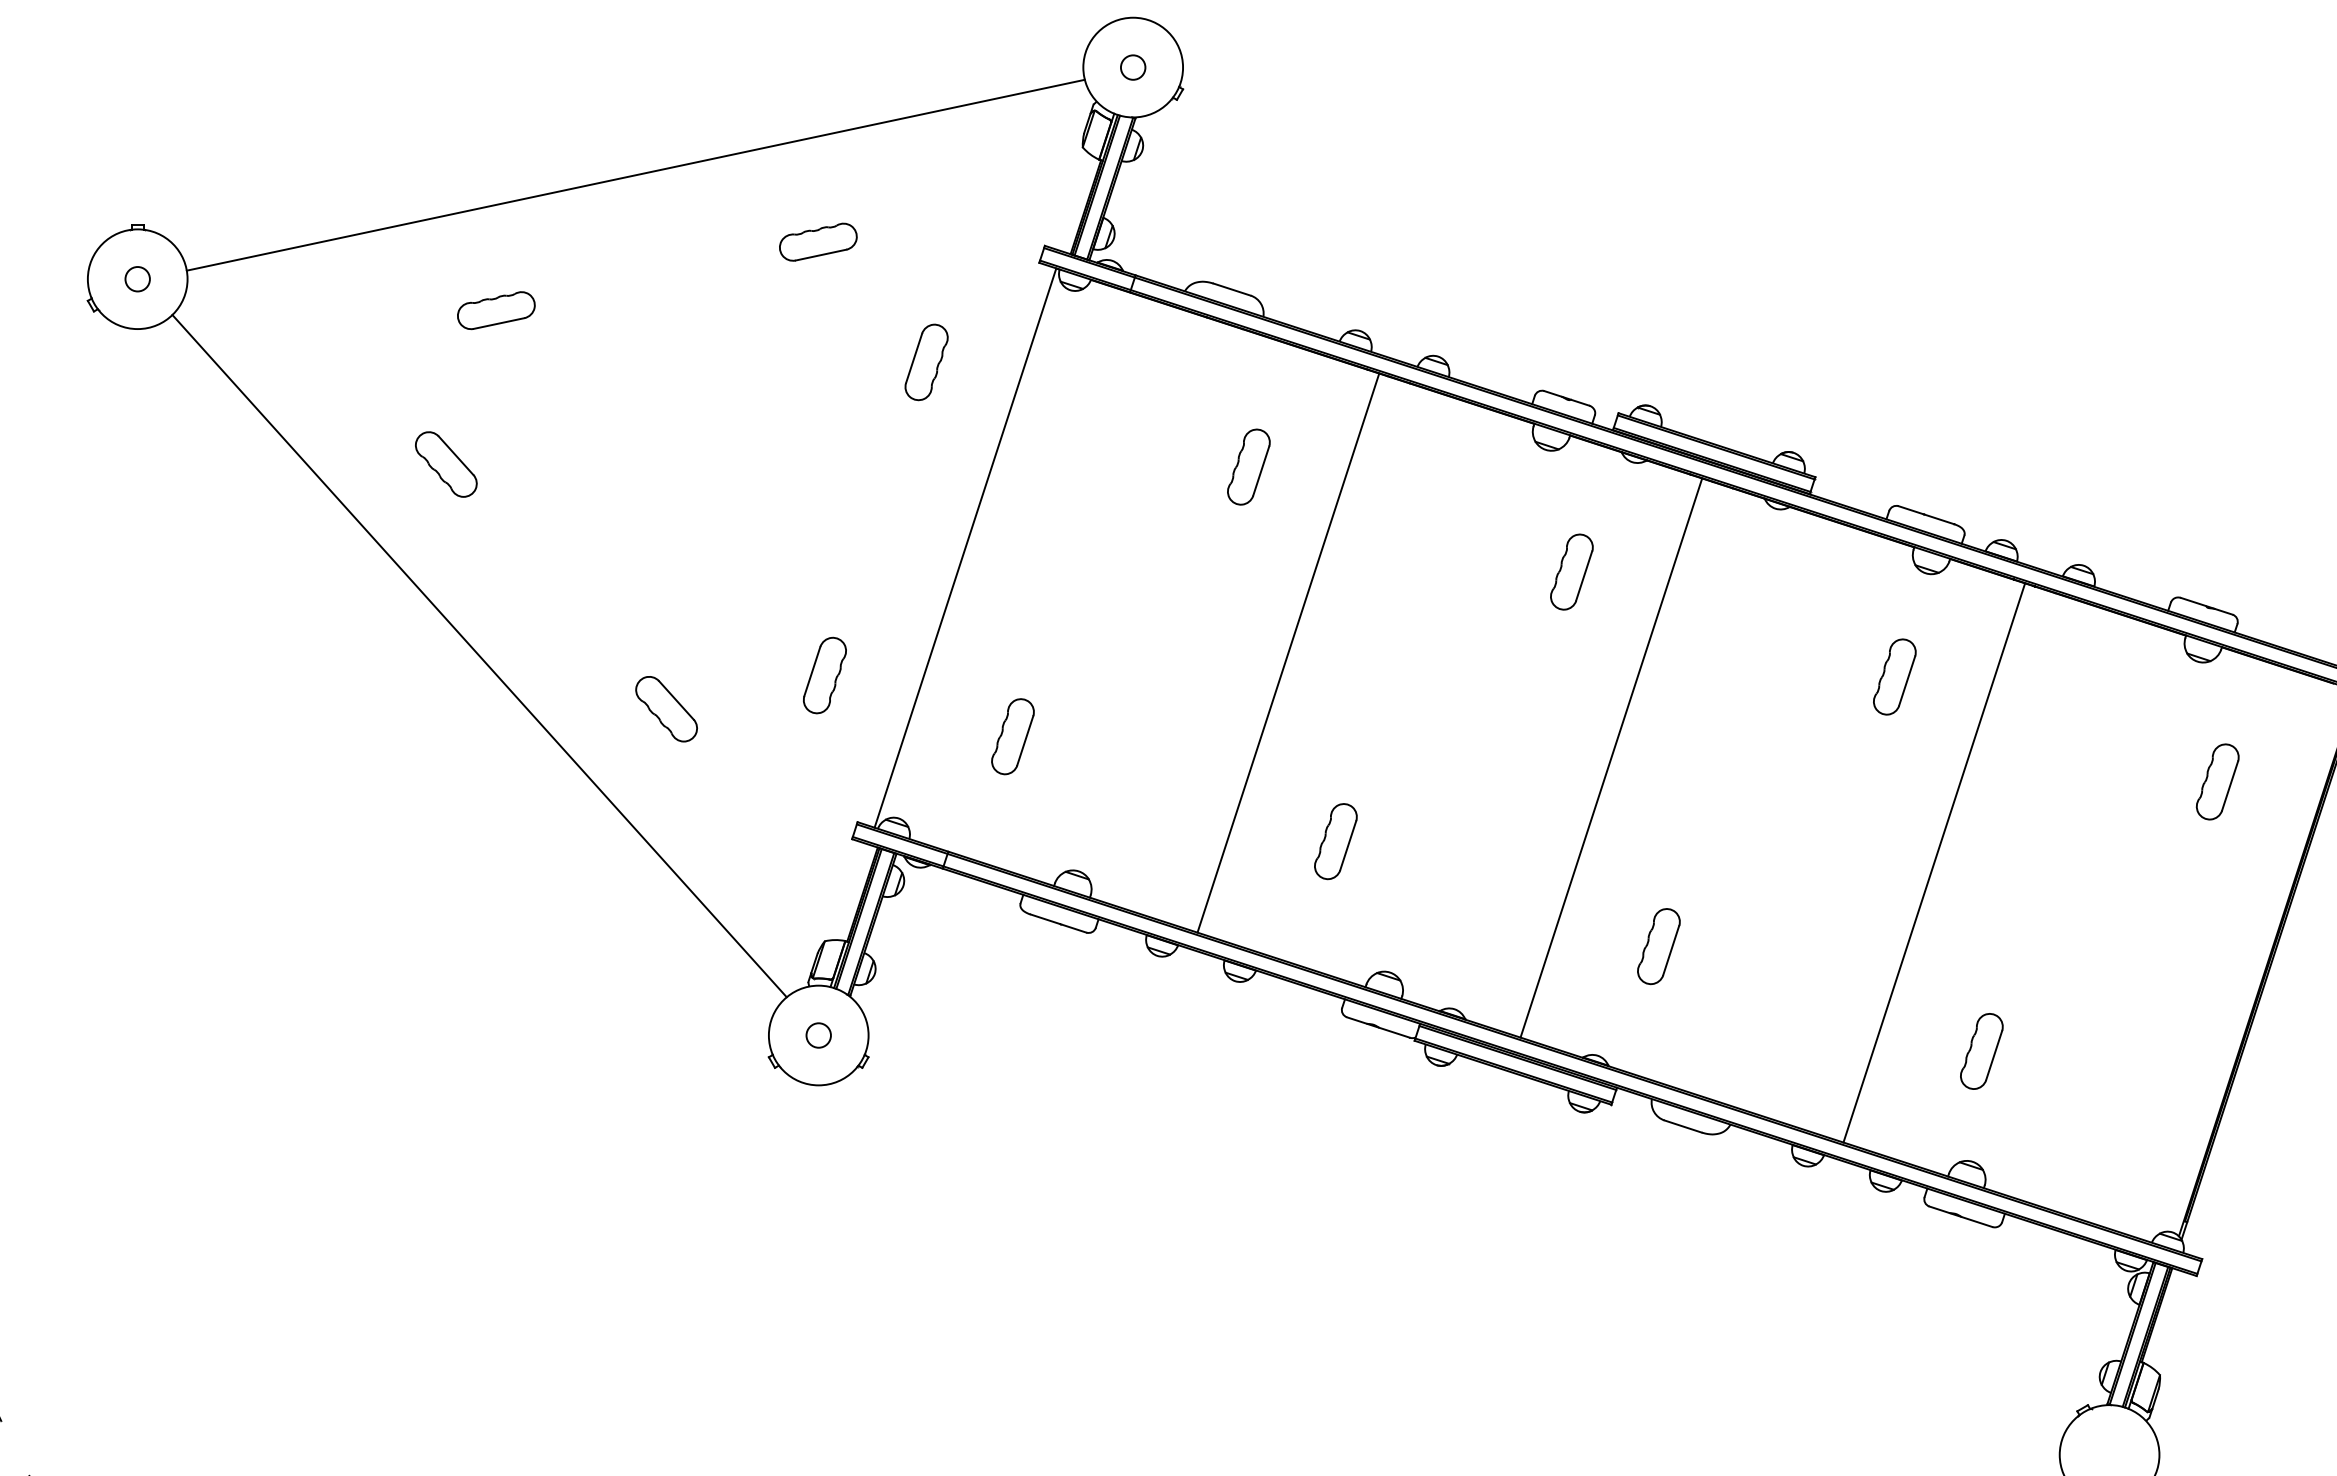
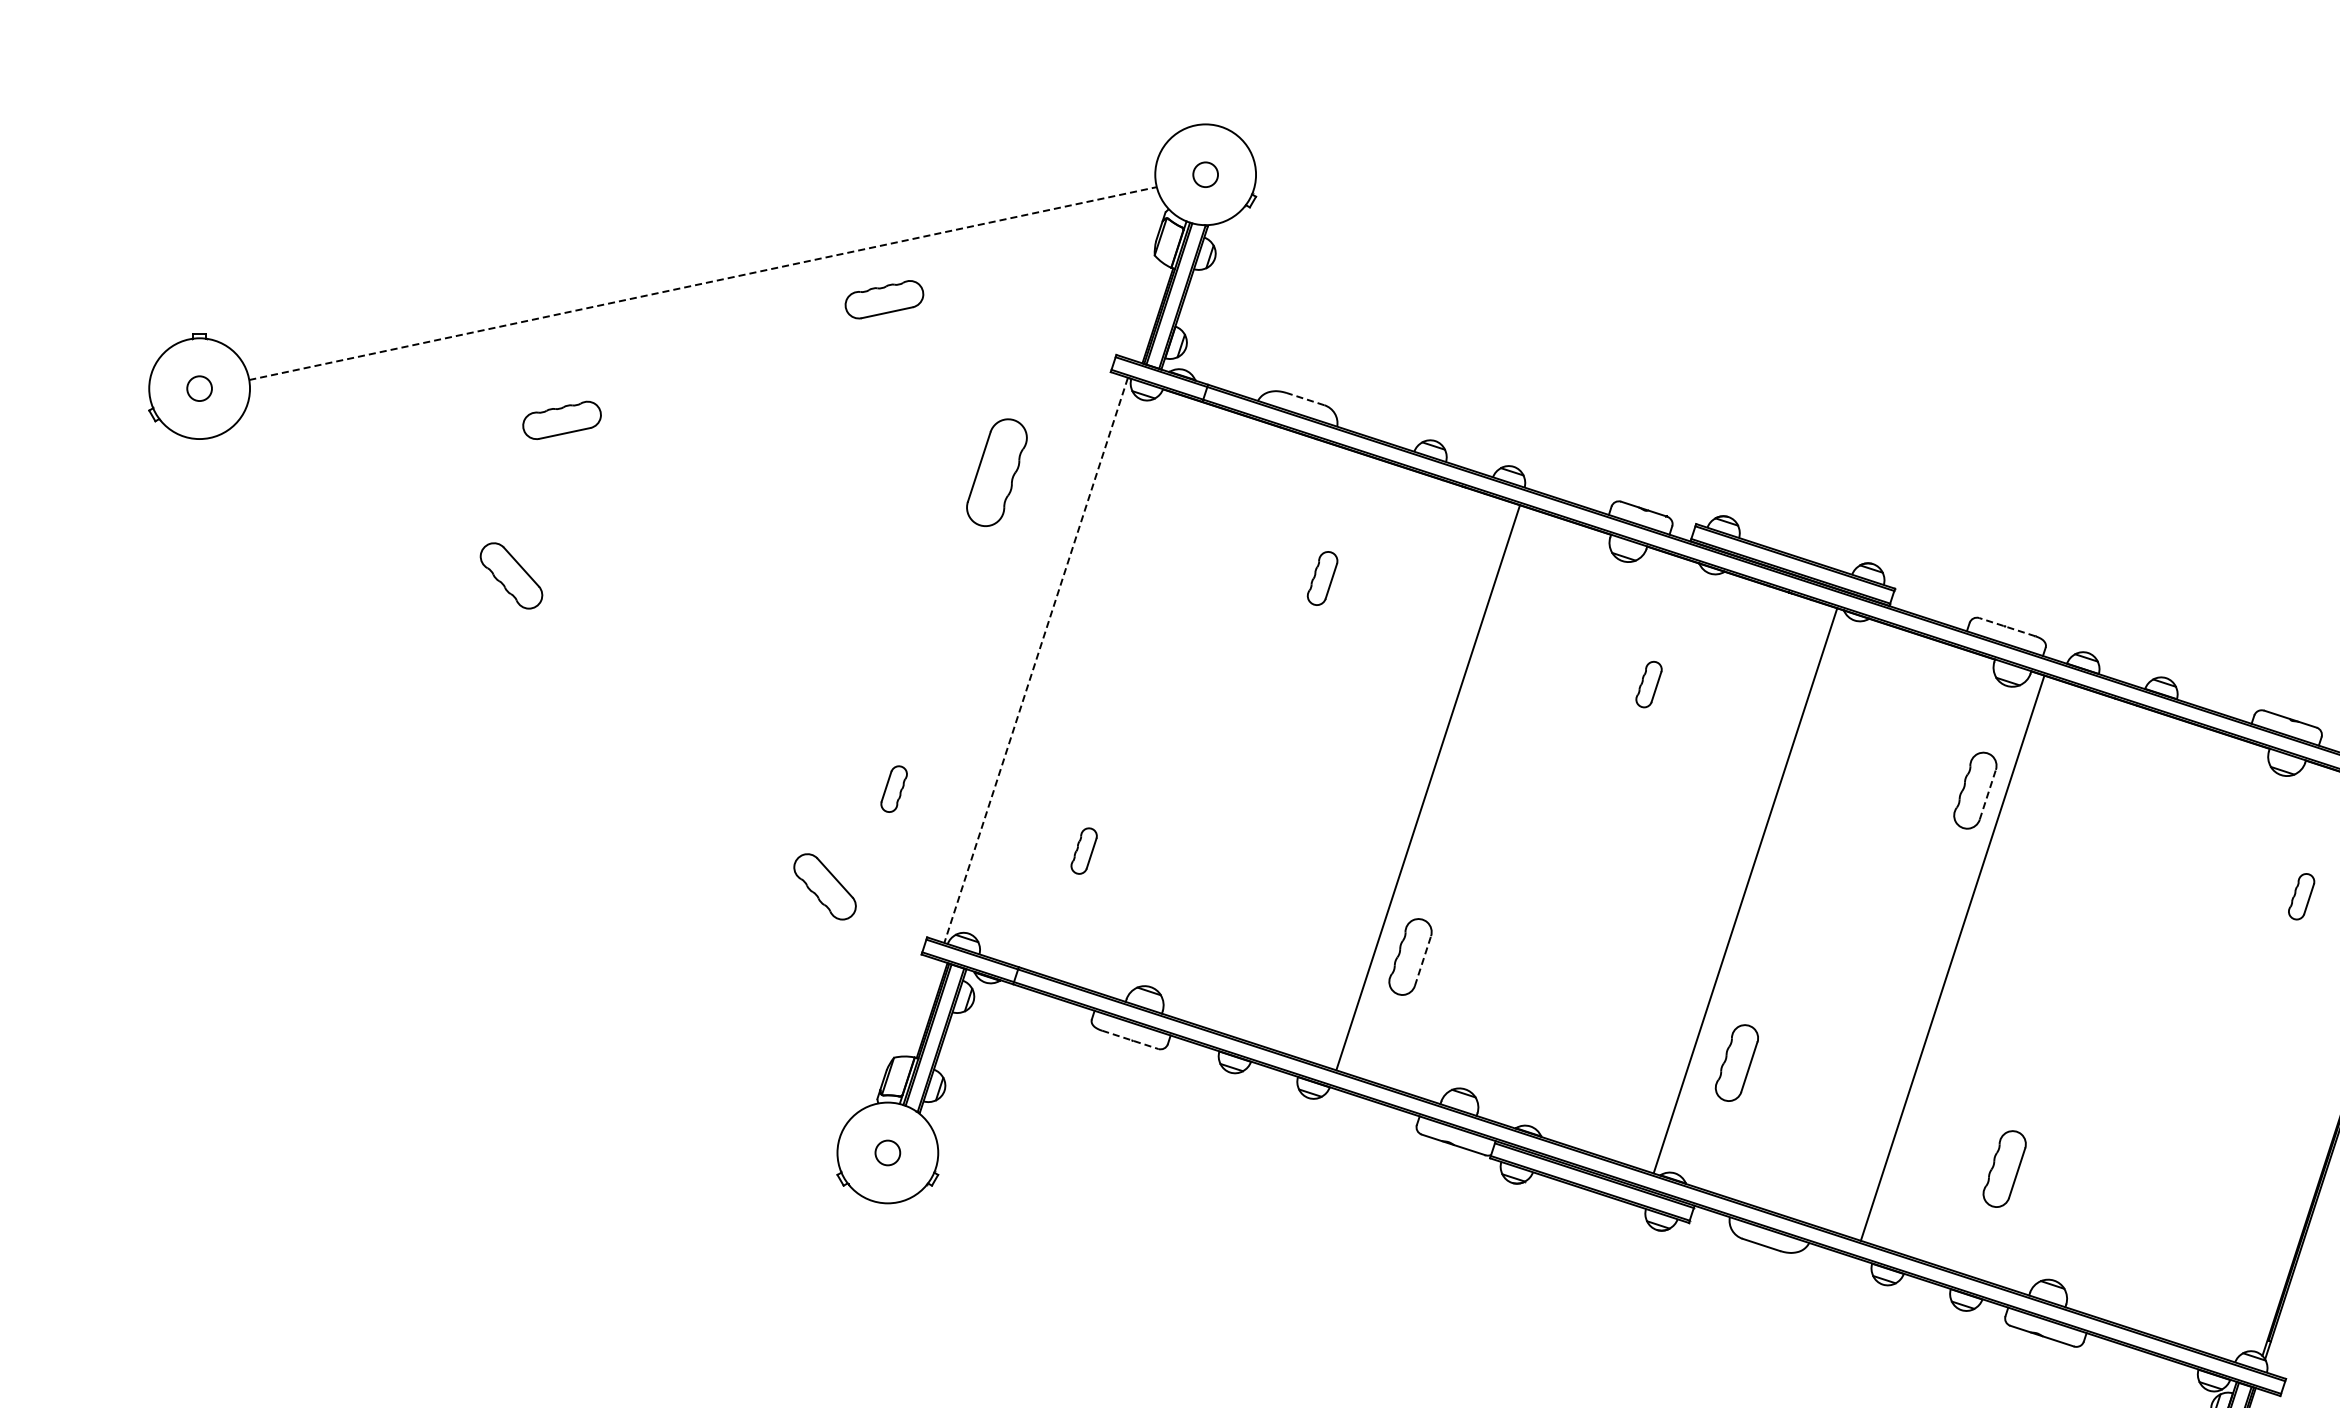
line: (636, 175) -> (703, 283), solid -> dashed
part: (818, 241) -> (884, 299), moved
line: (1231, 289) -> (1305, 399), solid -> dashed
part: (926, 362) -> (996, 472), size x1.4
part: (1248, 466) -> (1322, 577), size x0.7
line: (1925, 515) -> (2006, 627), solid -> dashed
line: (965, 548) -> (1036, 660), solid -> dashed
part: (1571, 571) -> (1648, 684), size x0.6
line: (1288, 652) -> (1428, 787), moved
line: (479, 655) -> (545, 768), removed
part: (824, 675) -> (893, 789), size x0.6
line: (1907, 681) -> (1988, 795), solid -> dashed
part: (666, 709) -> (824, 887), moved
part: (1012, 736) -> (1083, 850), size x0.6
line: (1611, 757) -> (1745, 890), moved
part: (2217, 781) -> (2301, 896), size x0.6
line: (1348, 845) -> (1423, 960), solid -> dashed
line: (1934, 862) -> (1952, 957), moved
line: (1059, 923) -> (1131, 1039), solid -> dashed
part: (1981, 1051) -> (2004, 1169), moved

